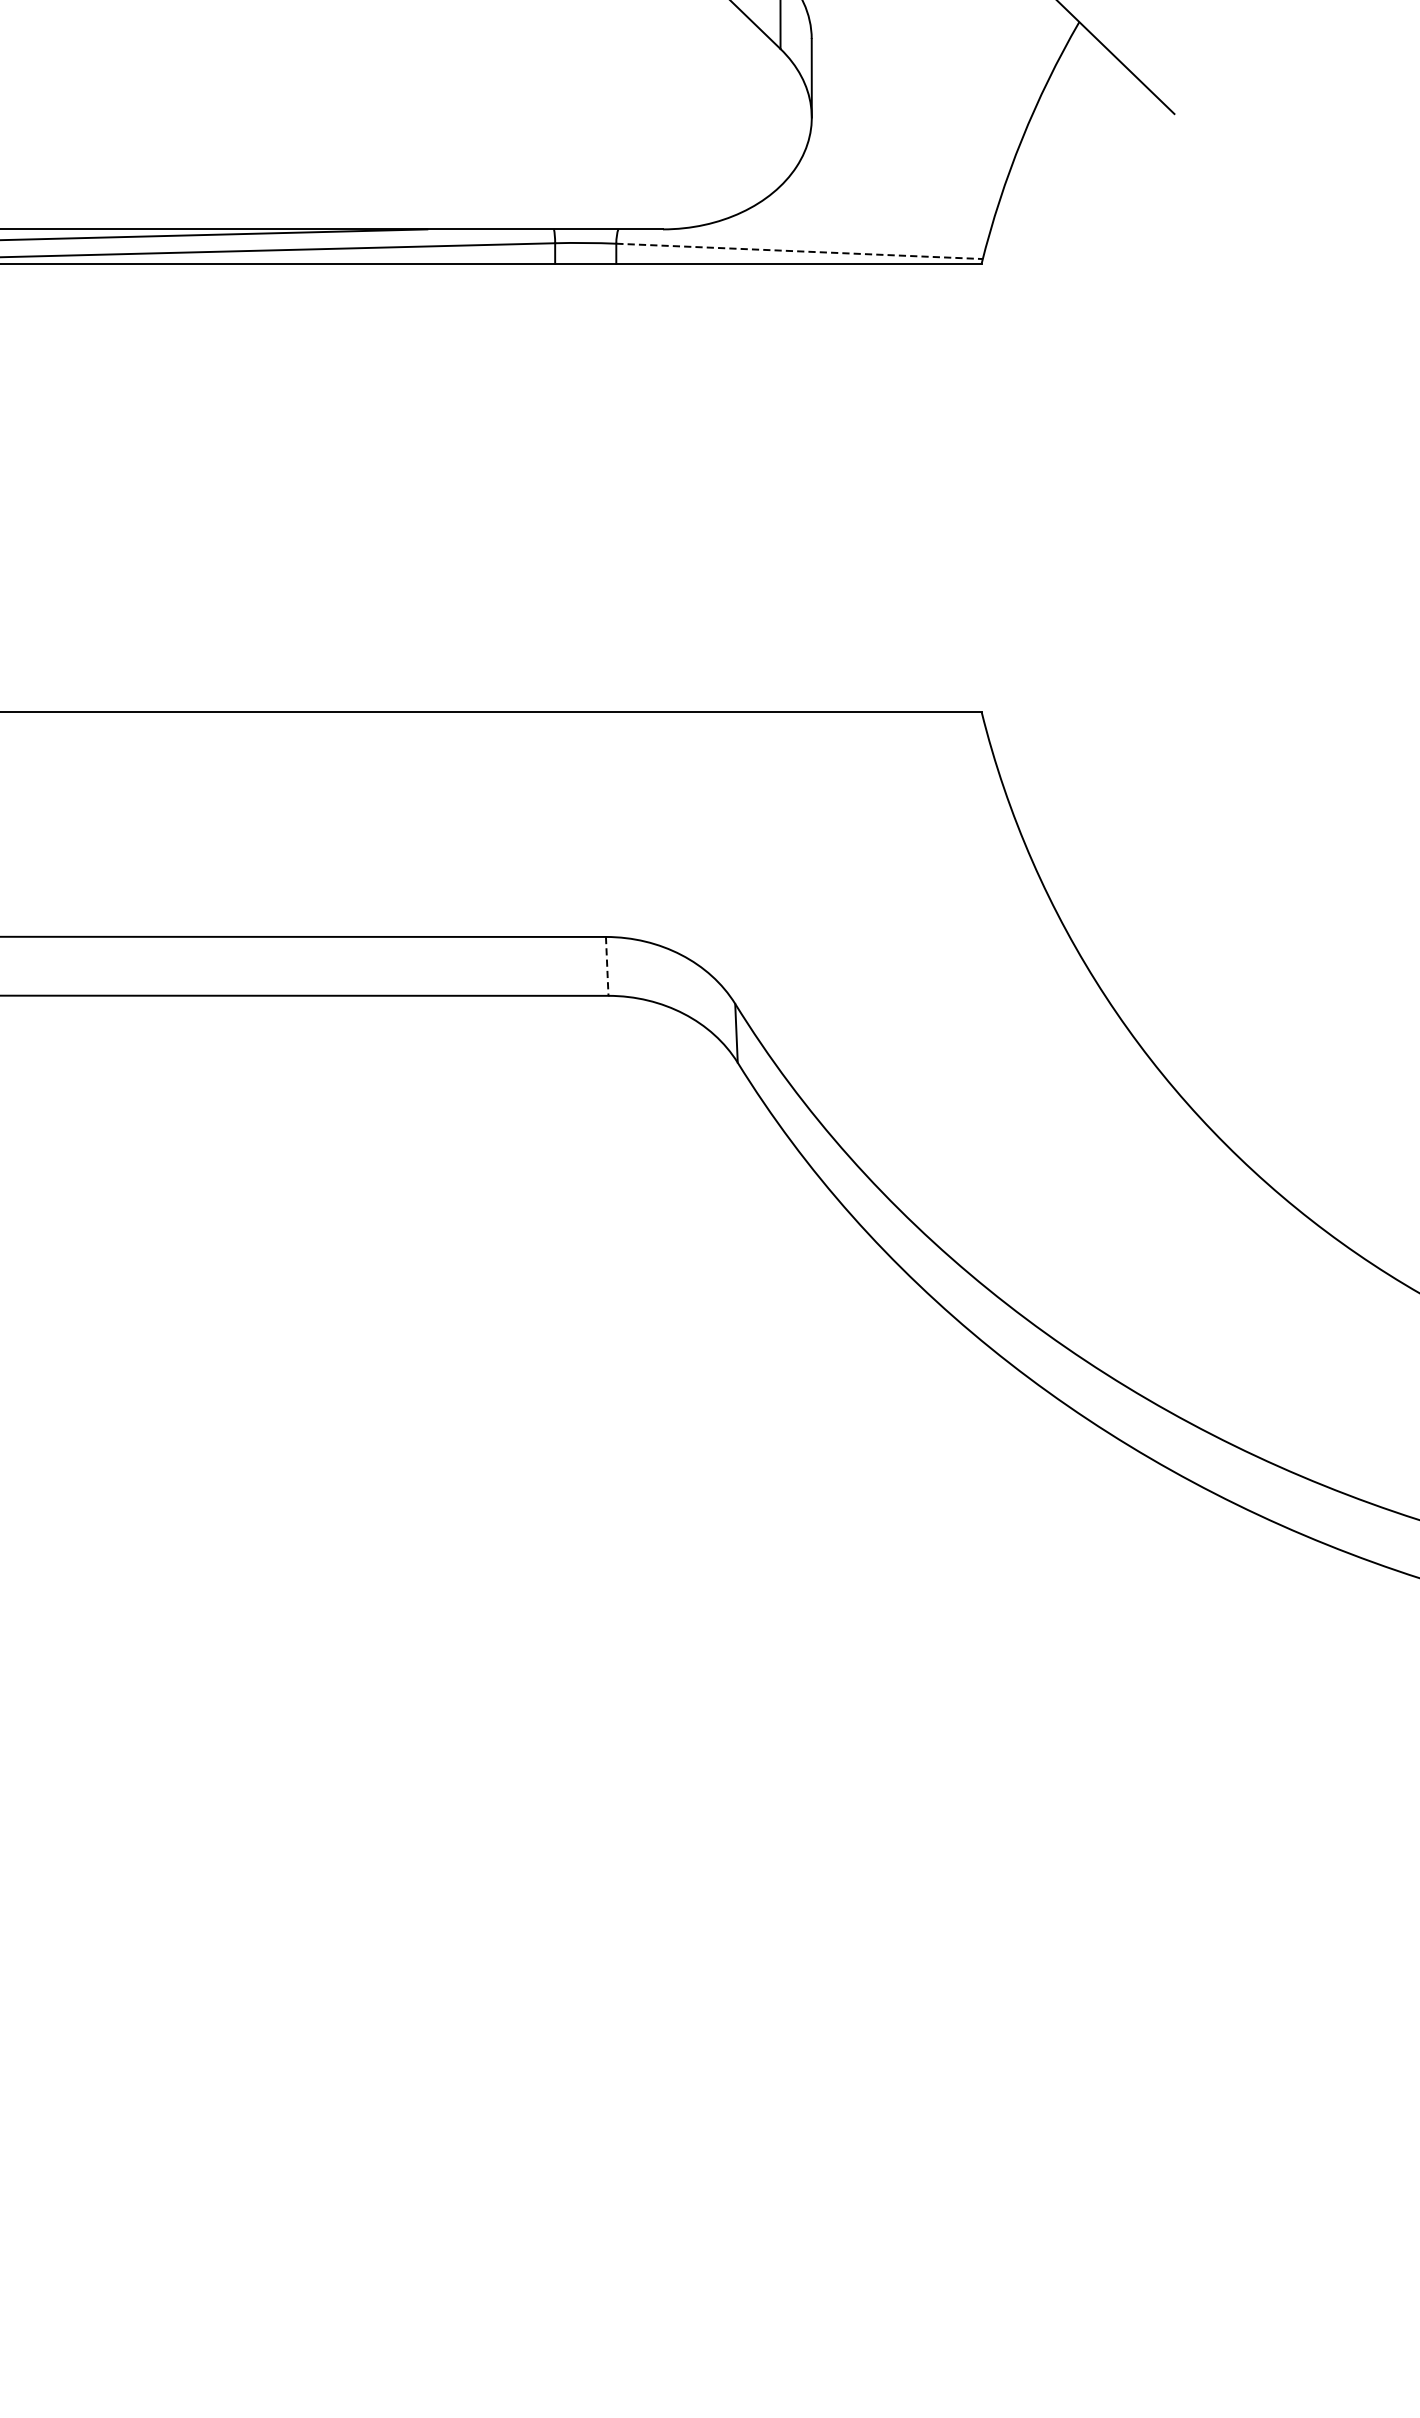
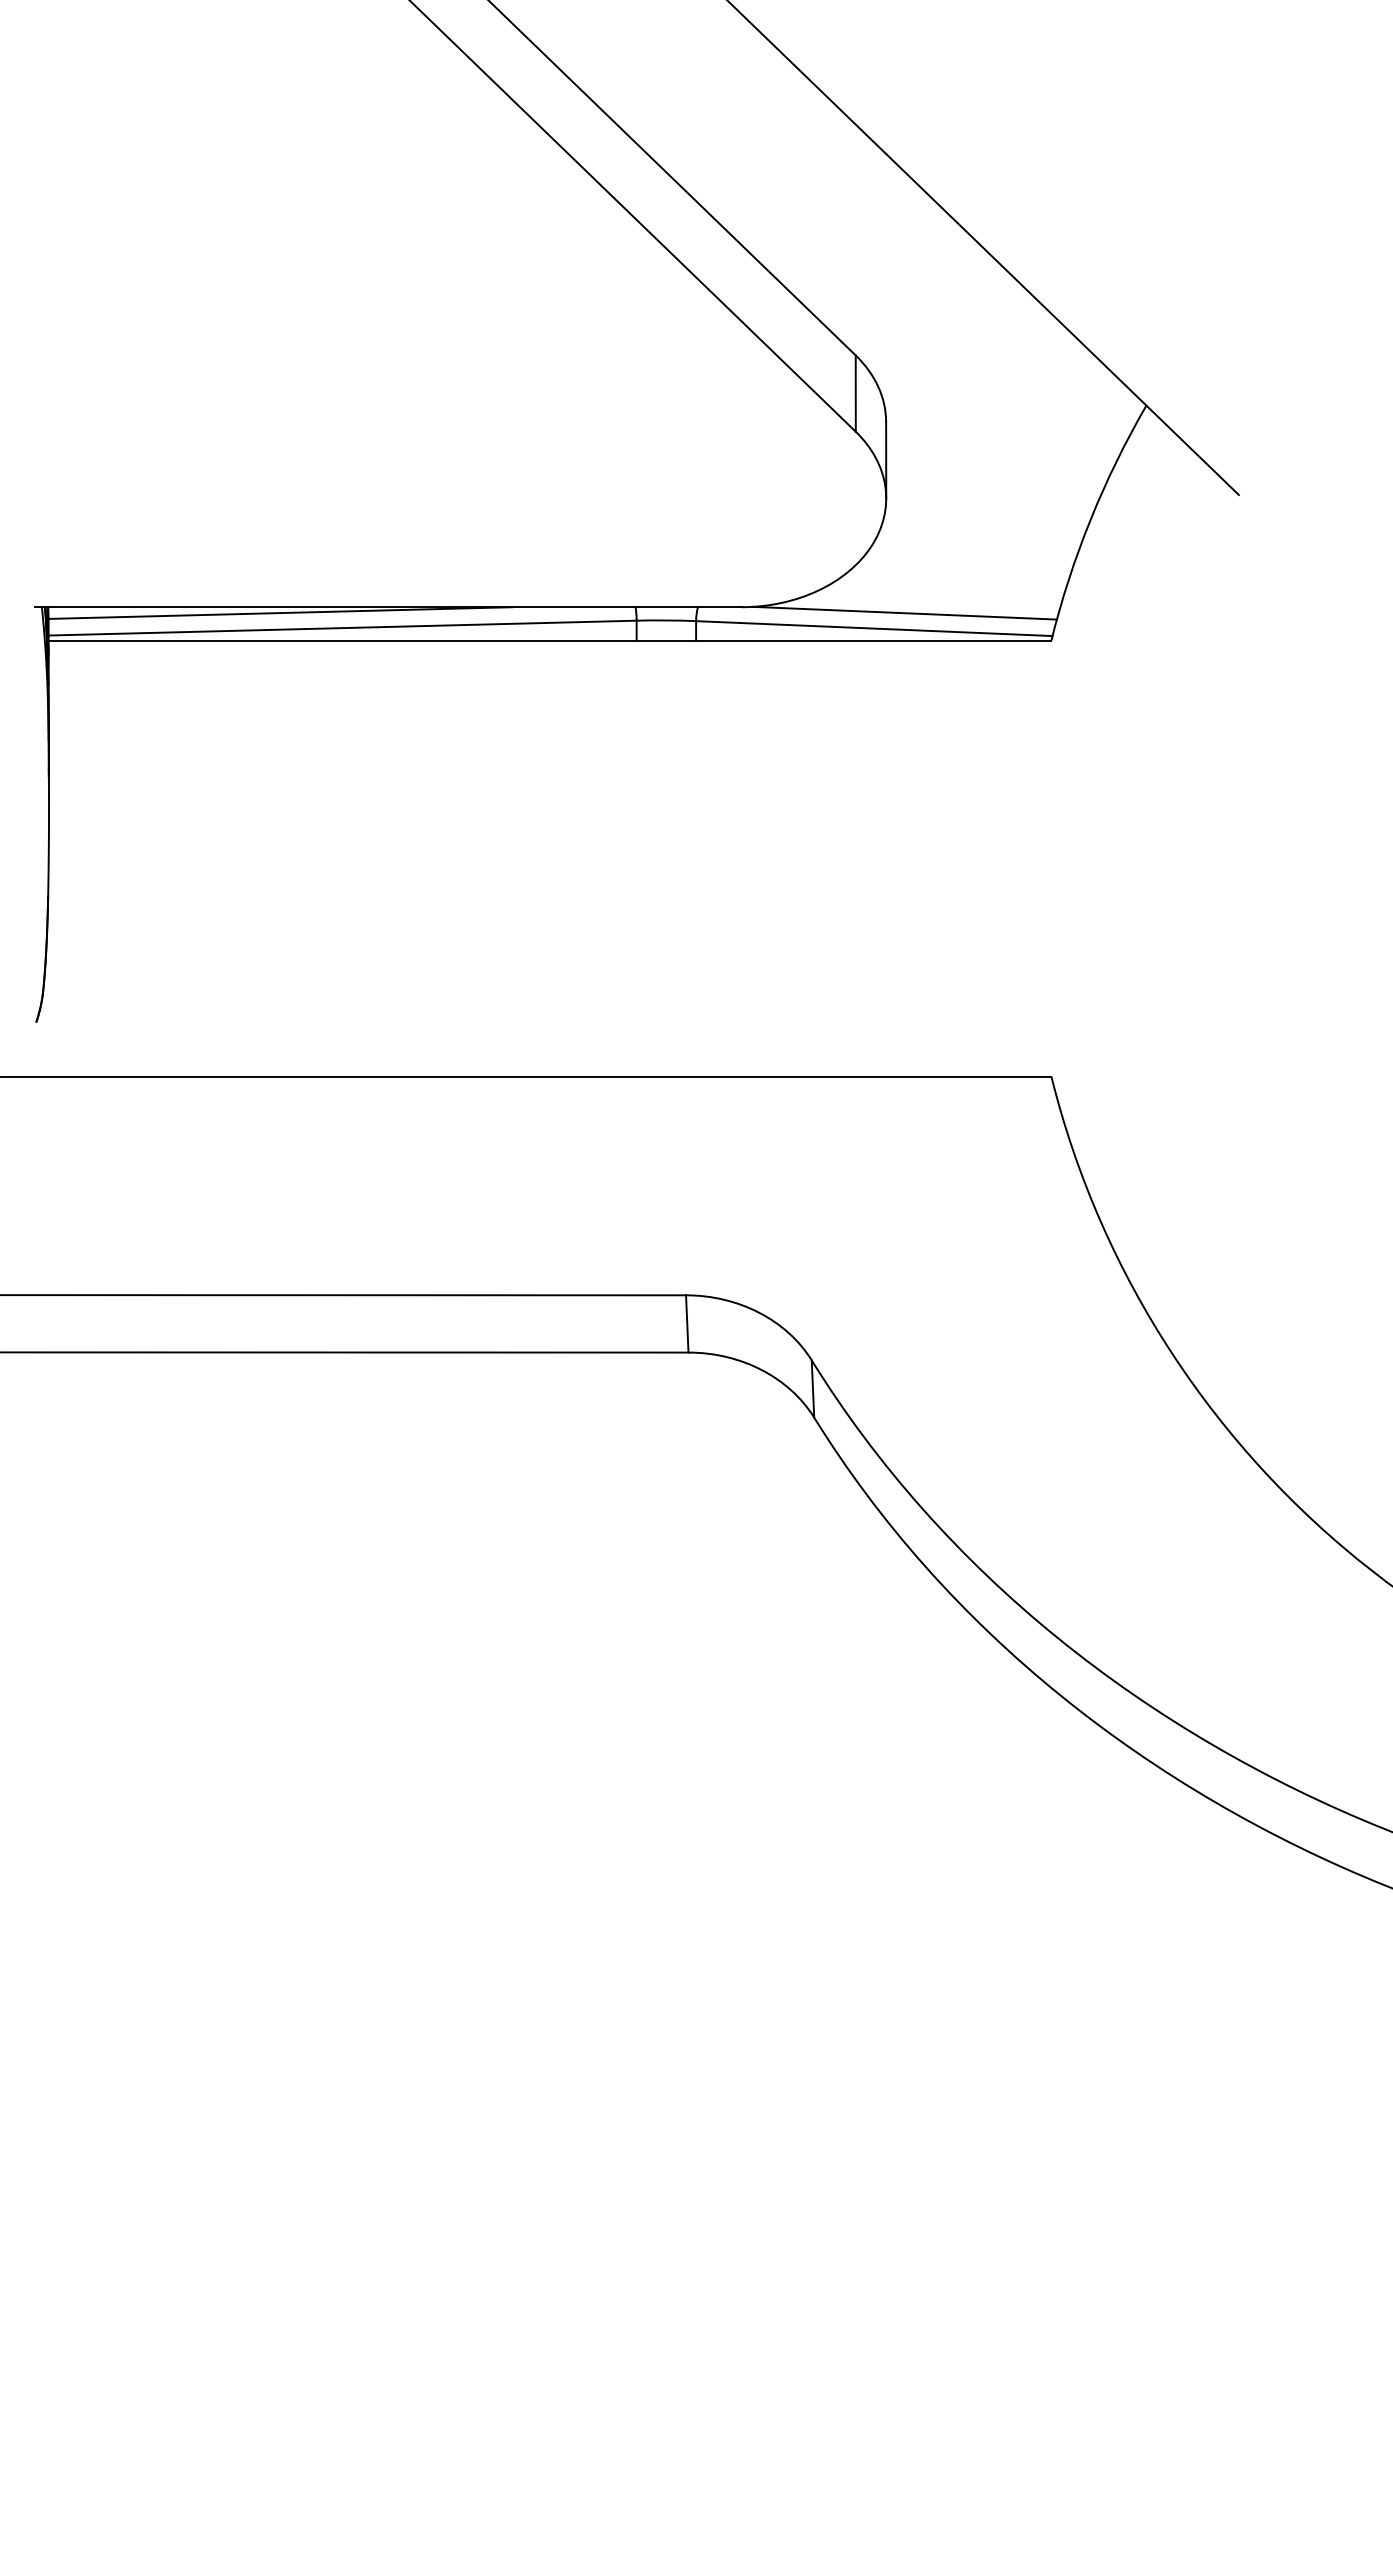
line: (830, 234) -> (904, 612), added
line: (799, 251) -> (874, 628), dashed -> solid
line: (607, 965) -> (687, 1323), dashed -> solid

